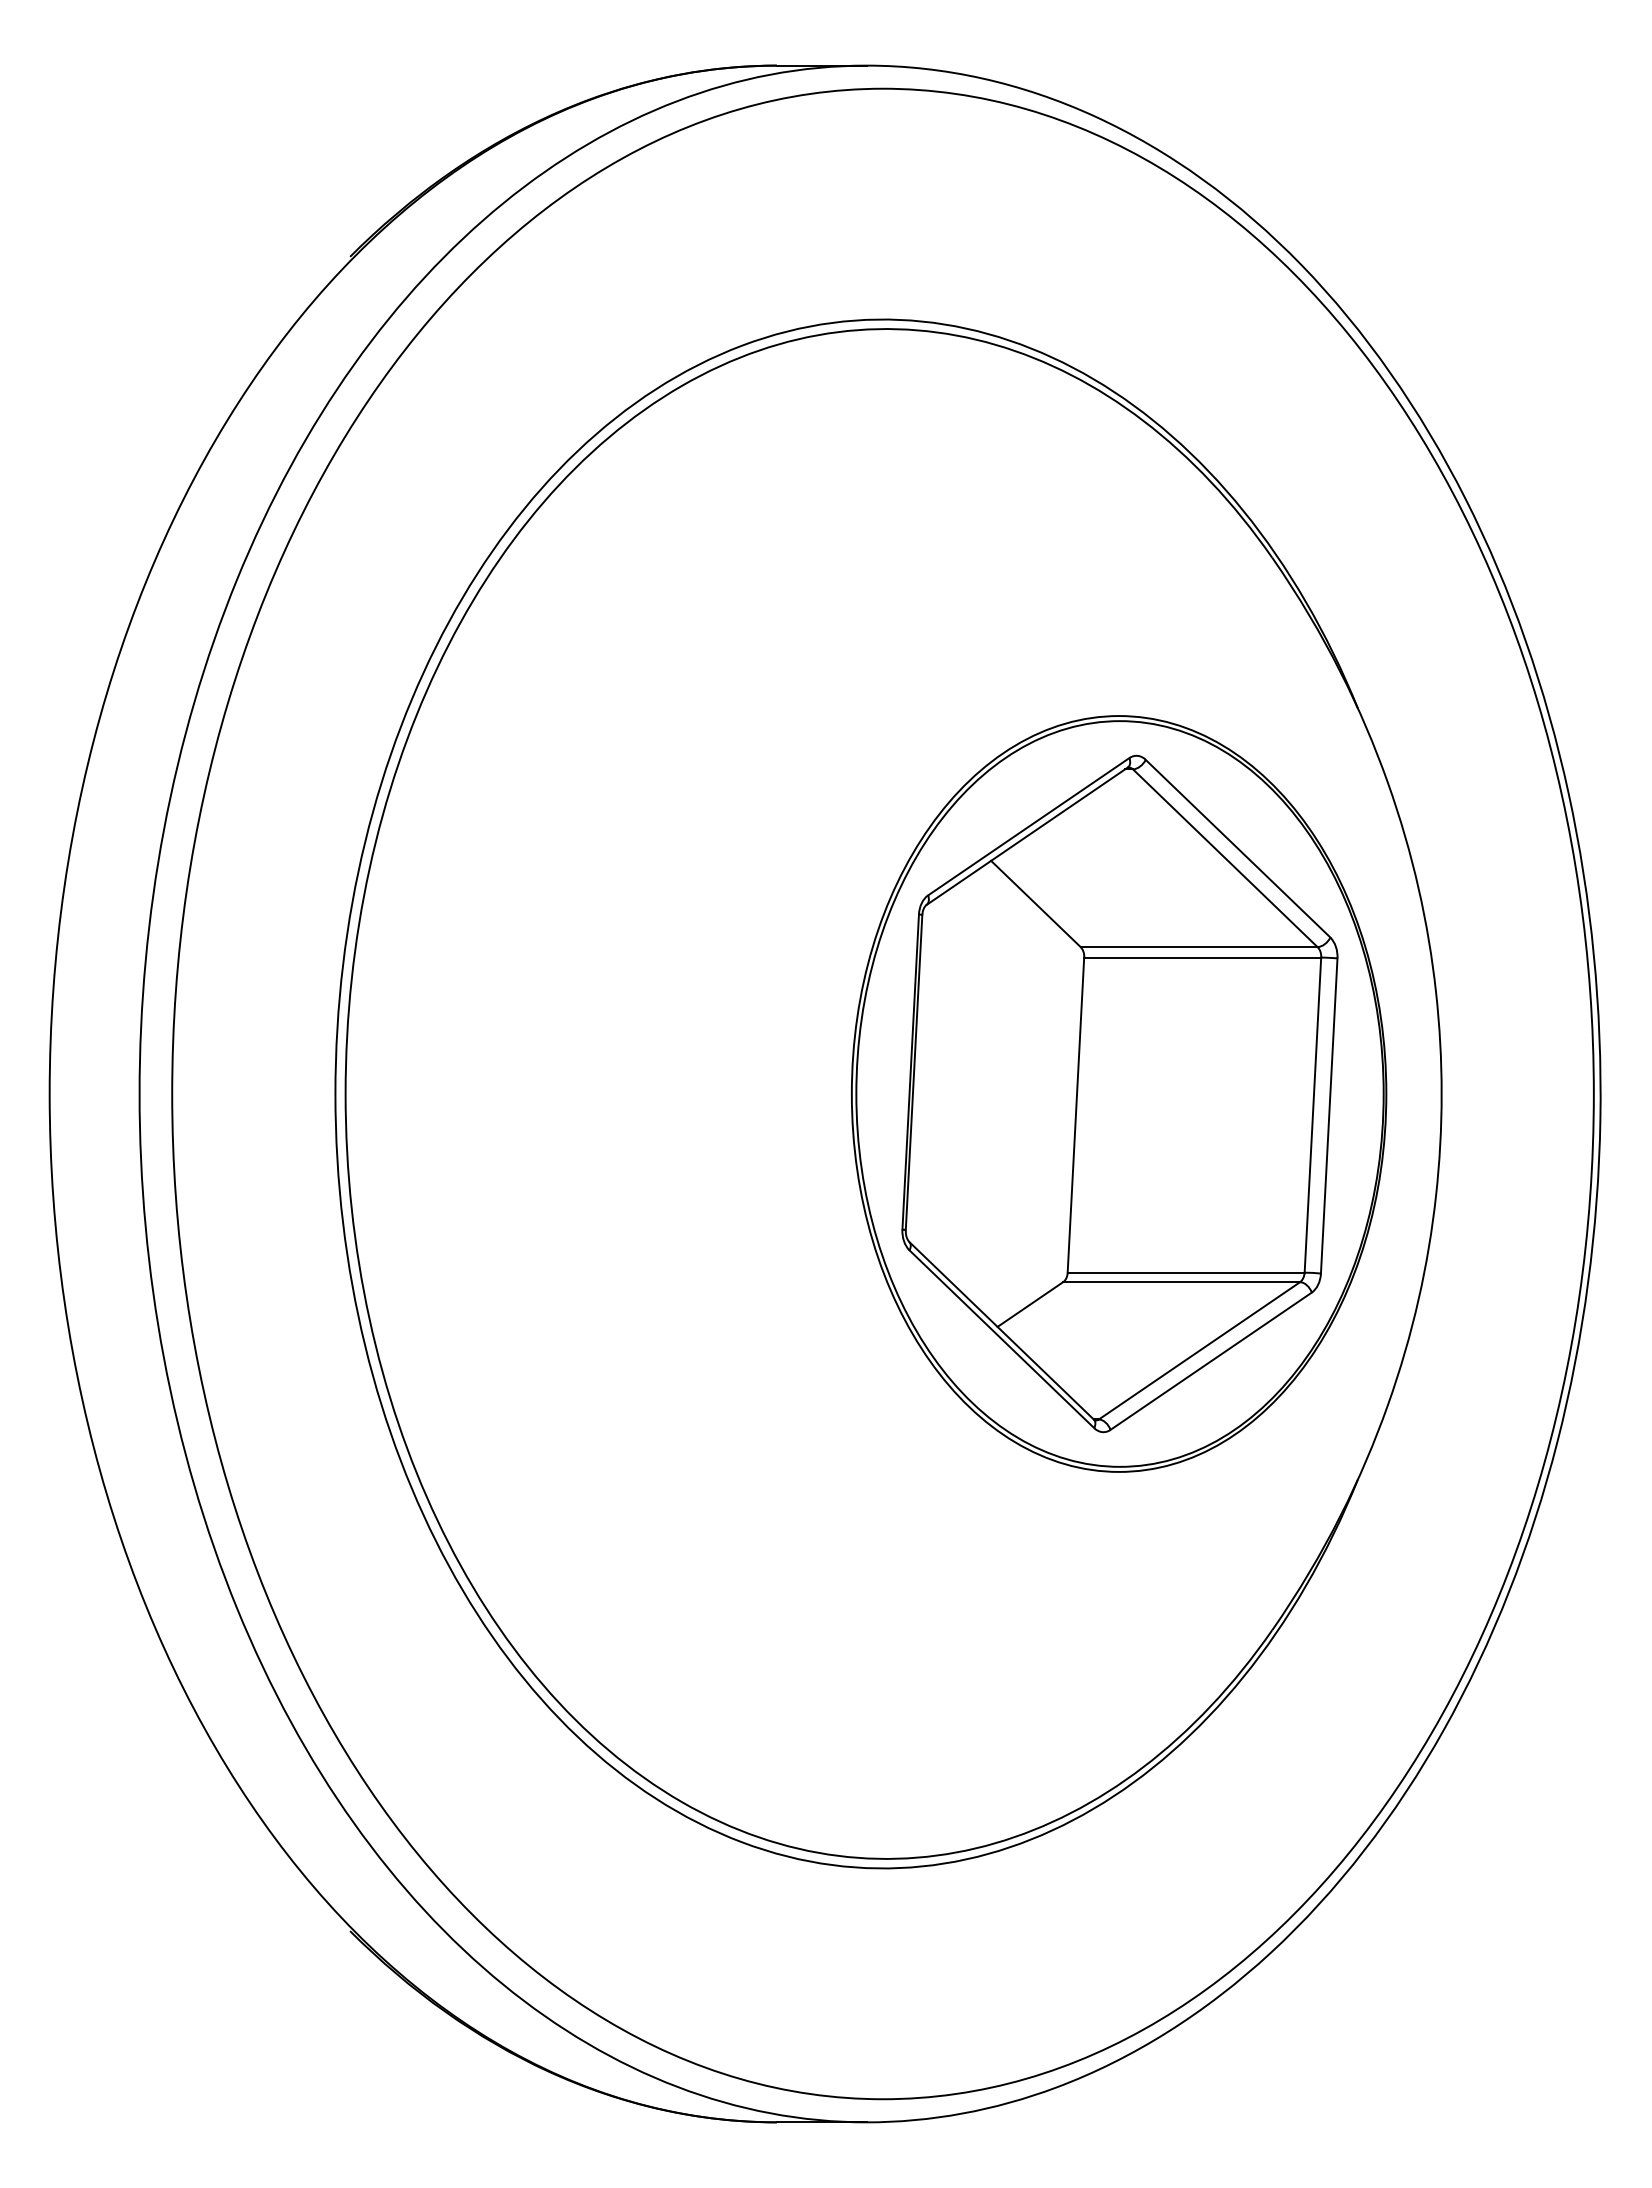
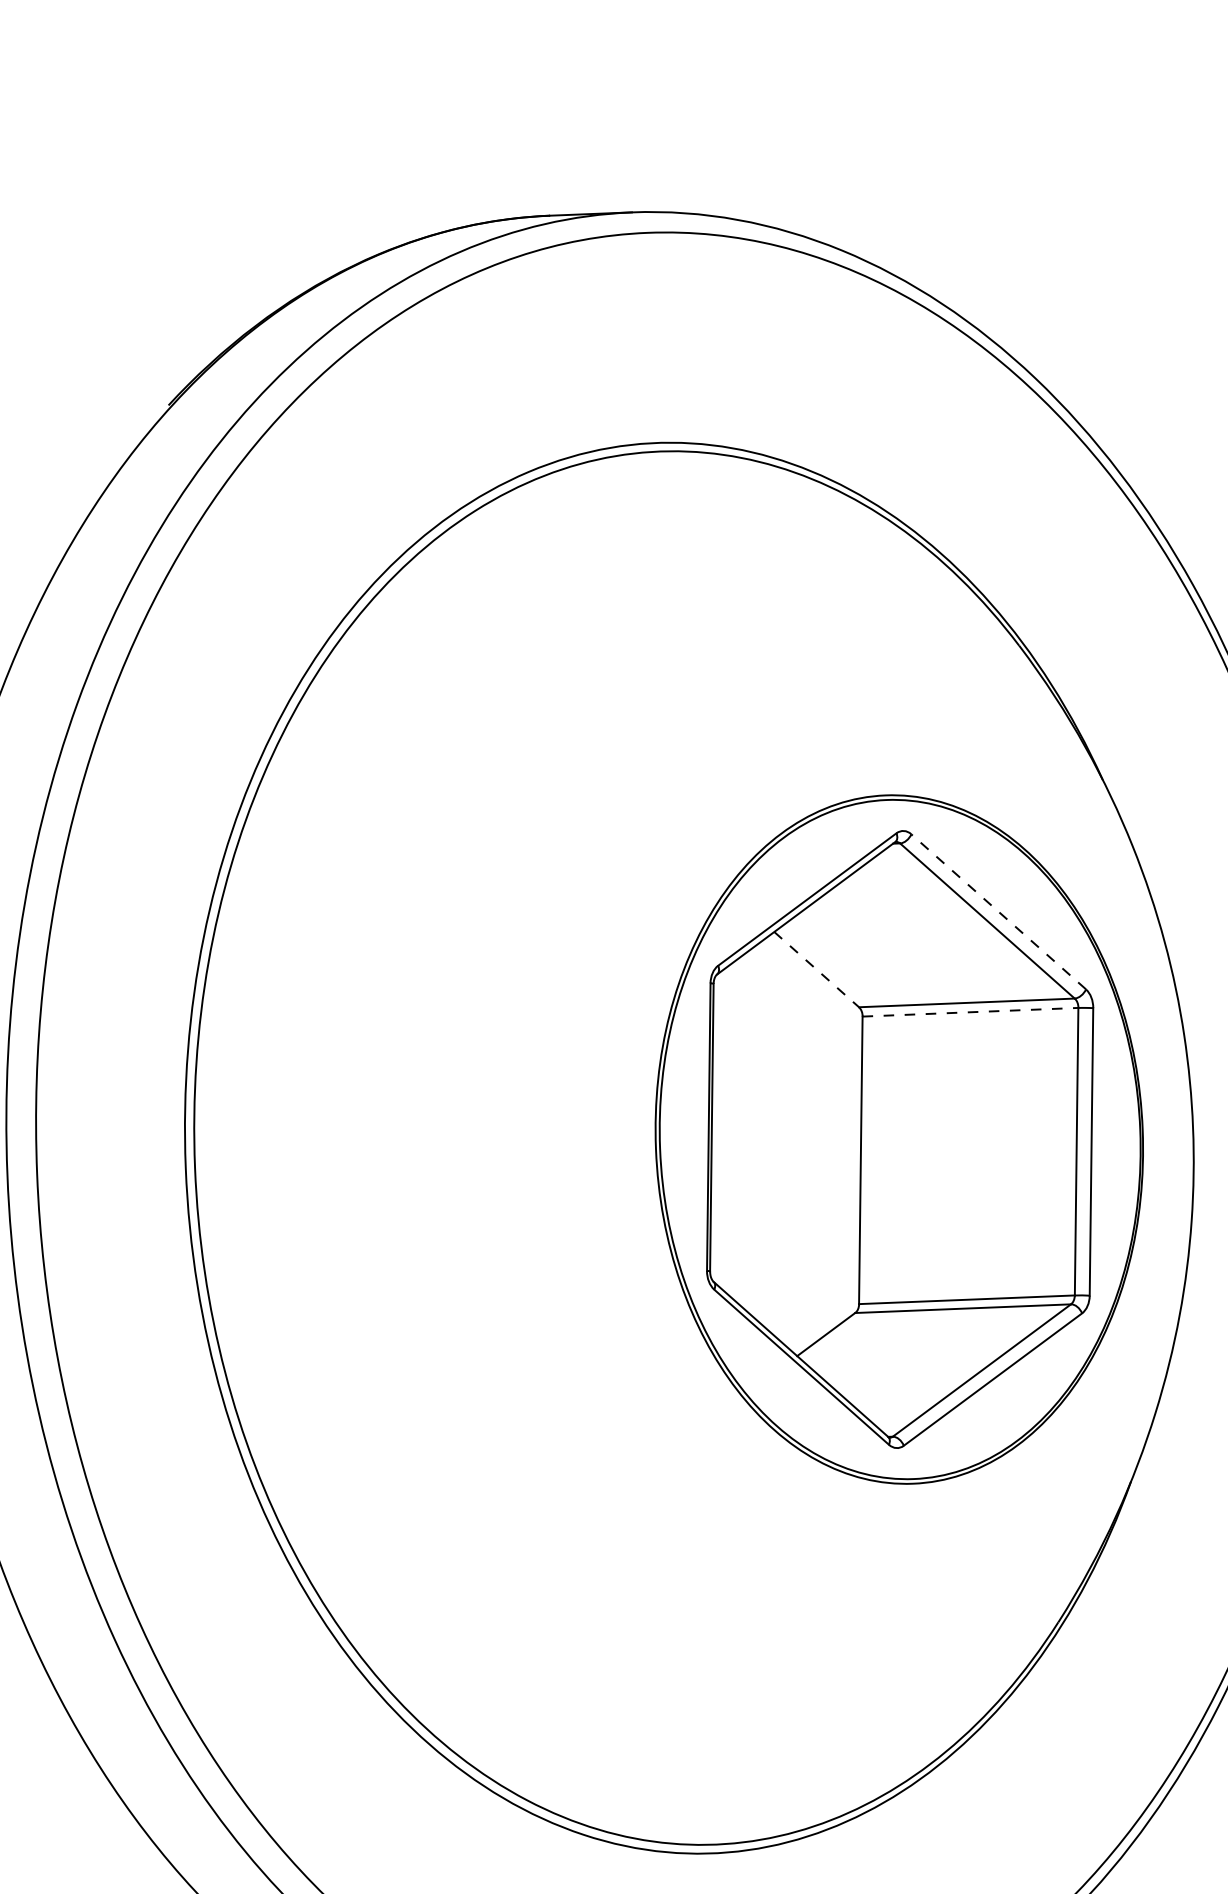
line: (1237, 848) -> (998, 911), solid -> dashed
line: (1036, 904) -> (817, 970), solid -> dashed
line: (1203, 957) -> (971, 1012), solid -> dashed

